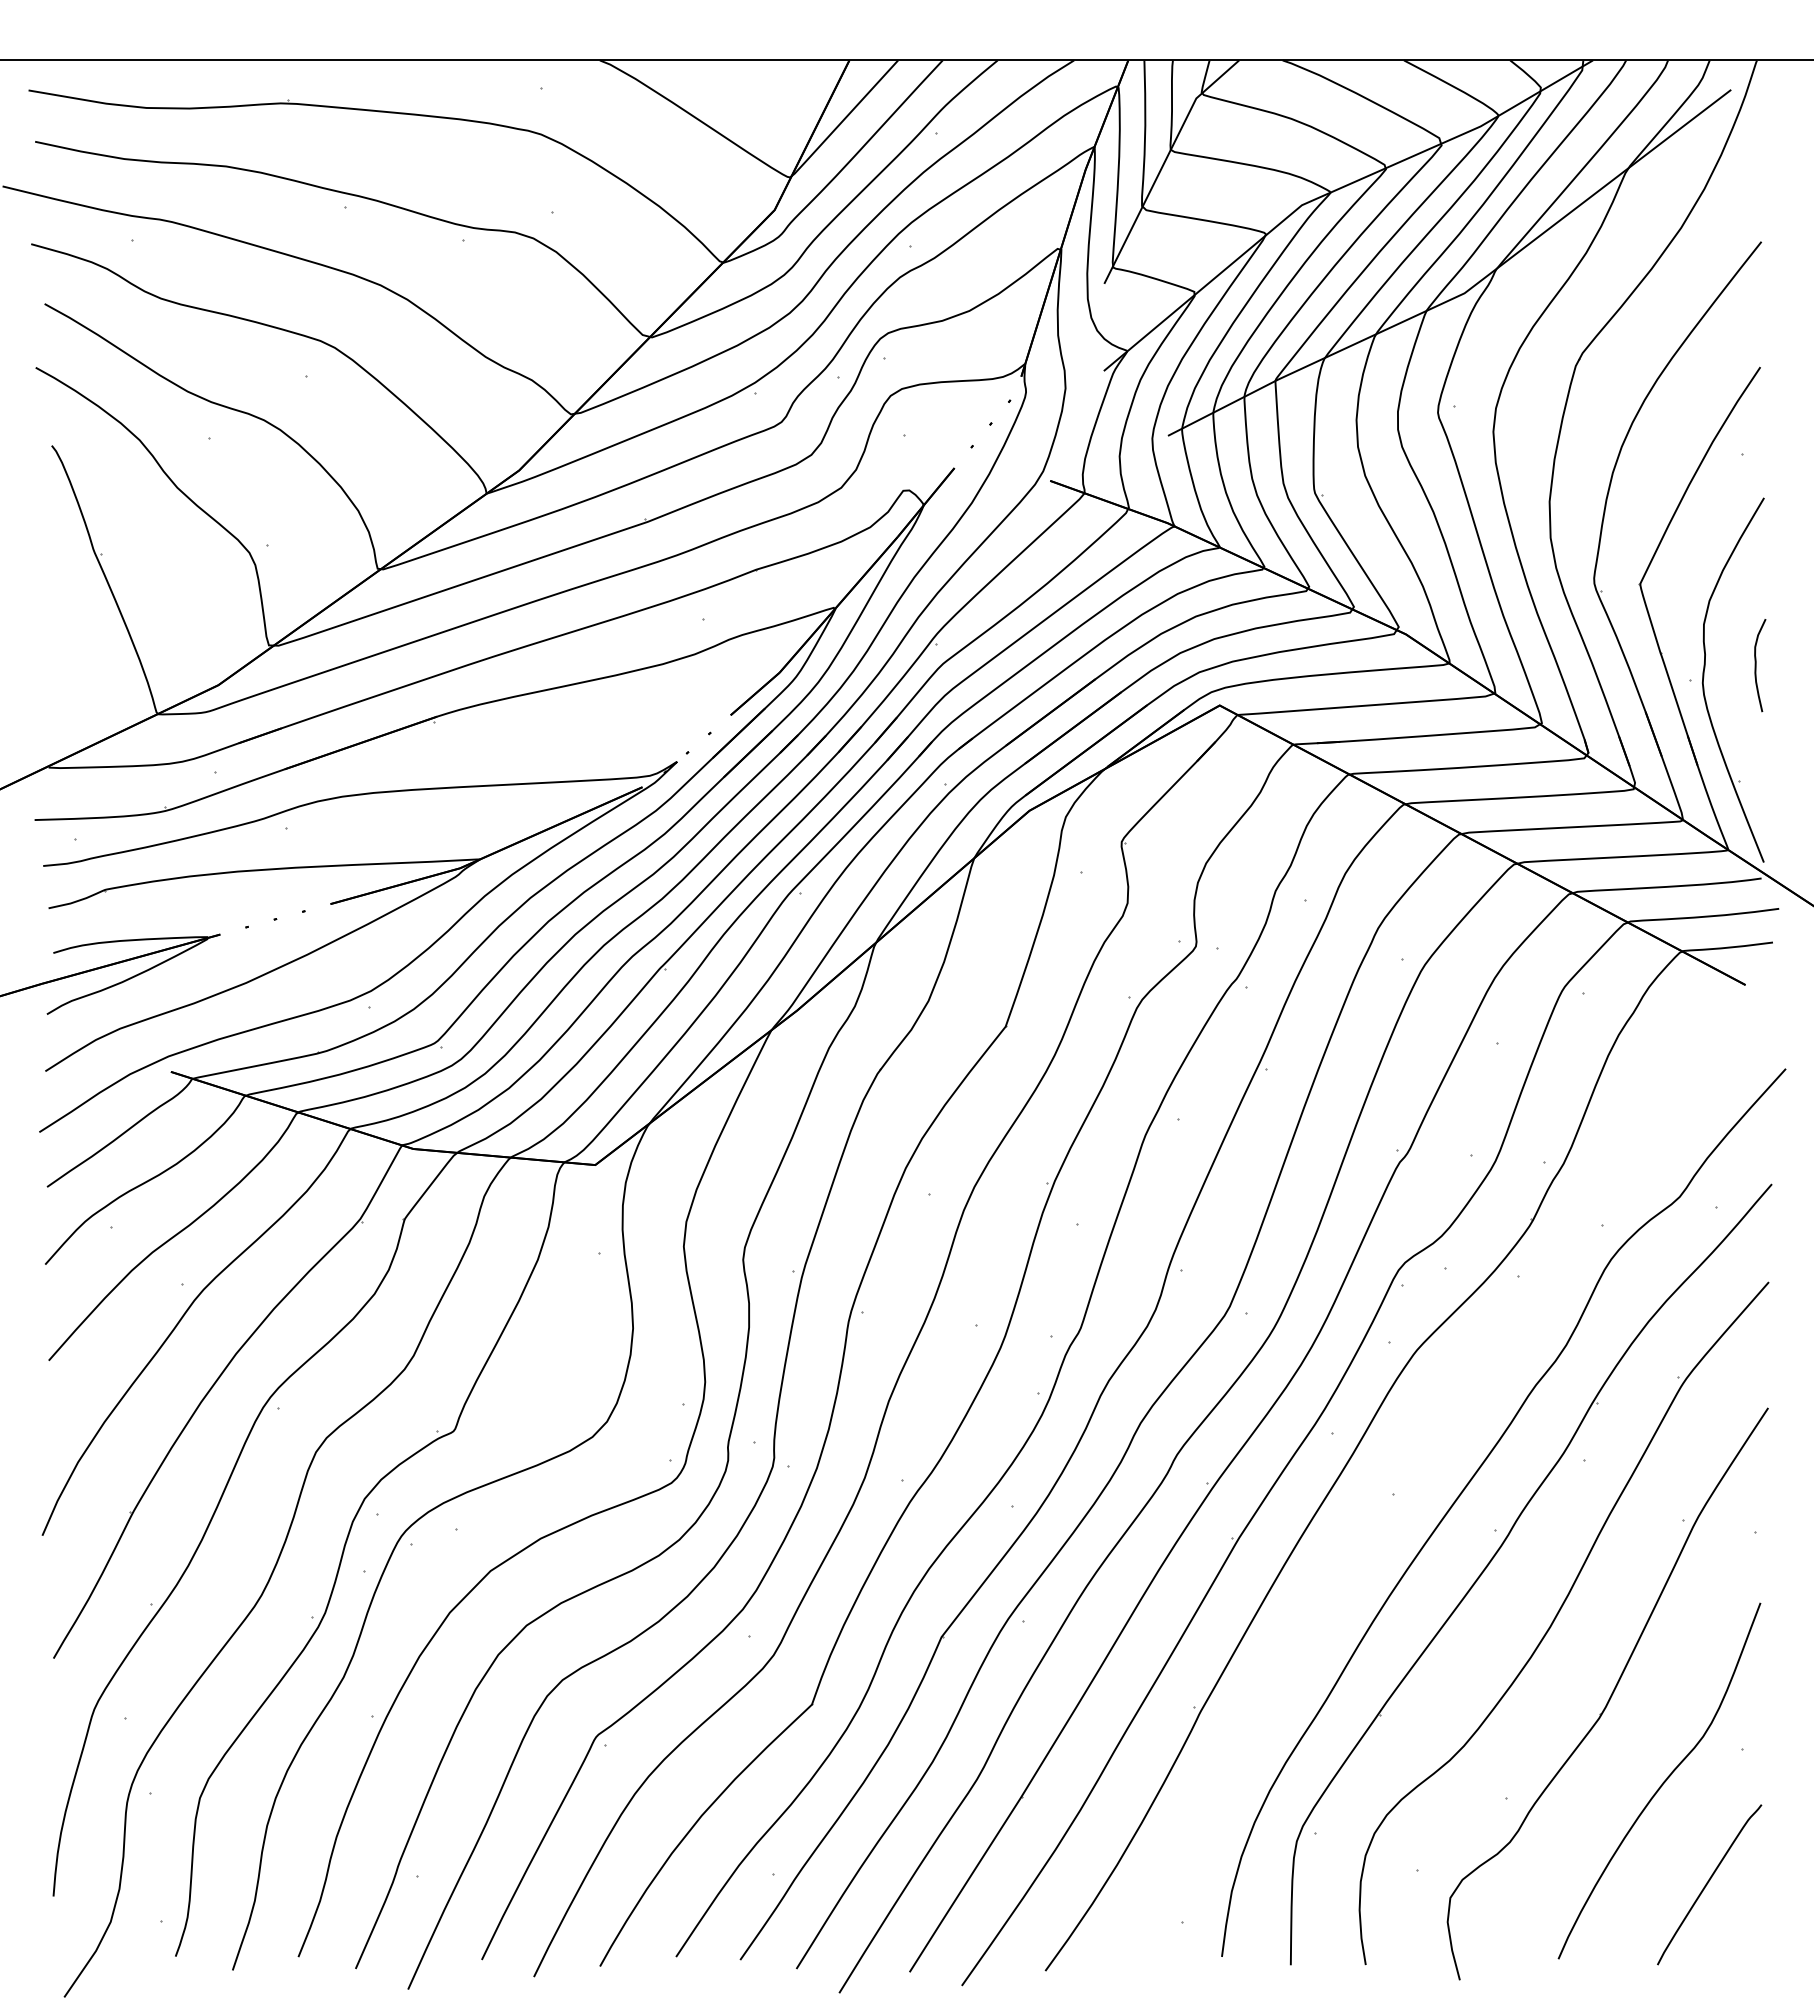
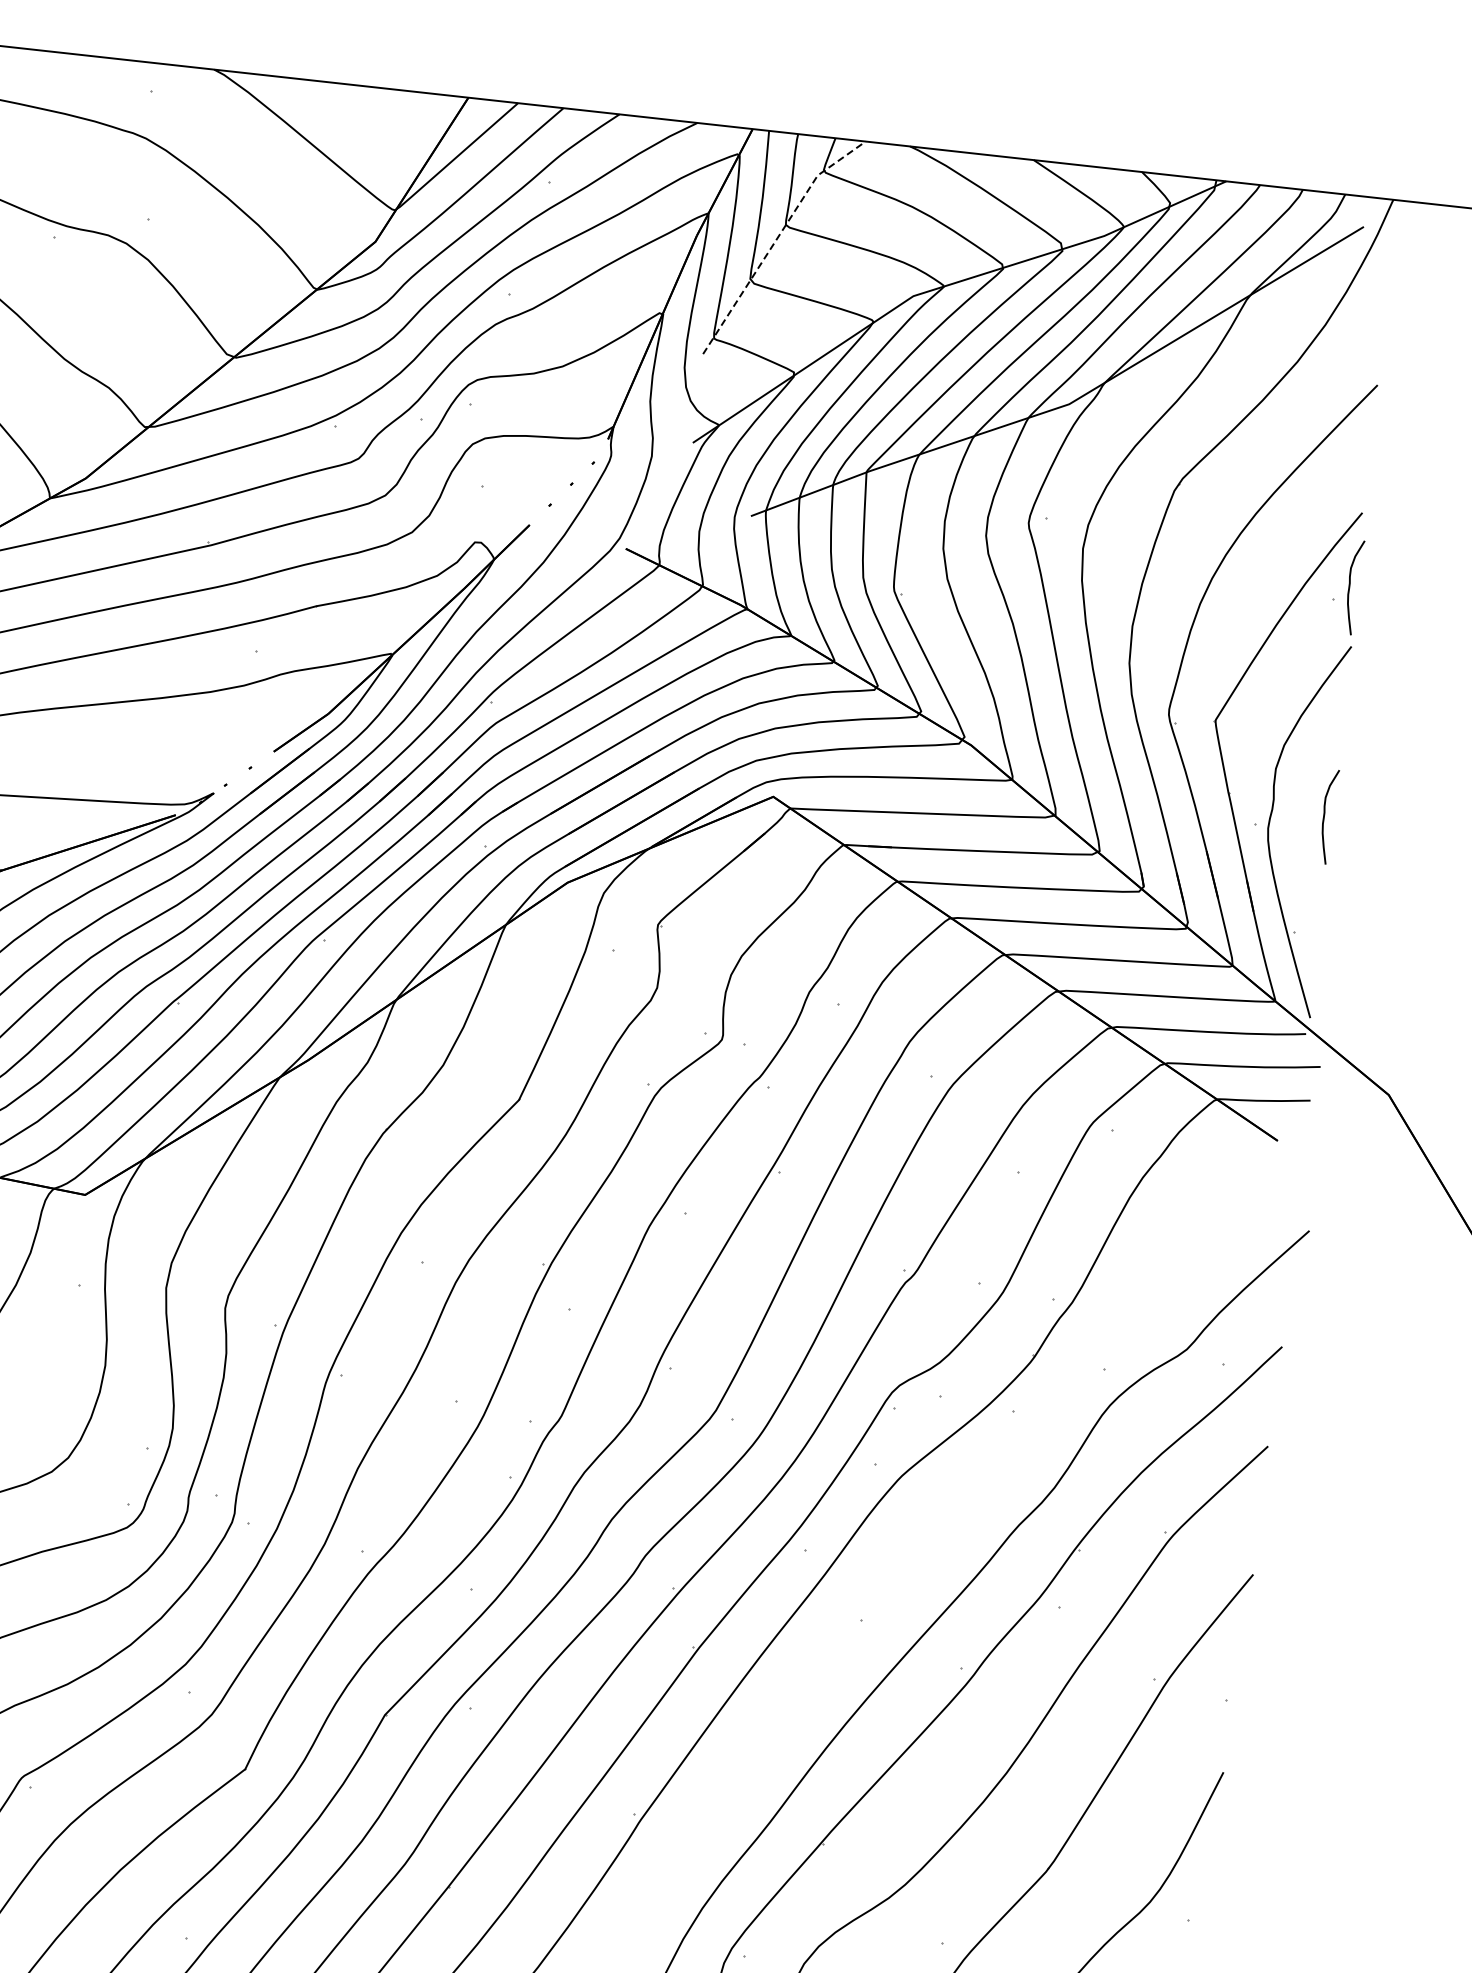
line: (1163, 164) -> (776, 239), solid -> dashed
curve: (1756, 440) -> (1350, 587), added

